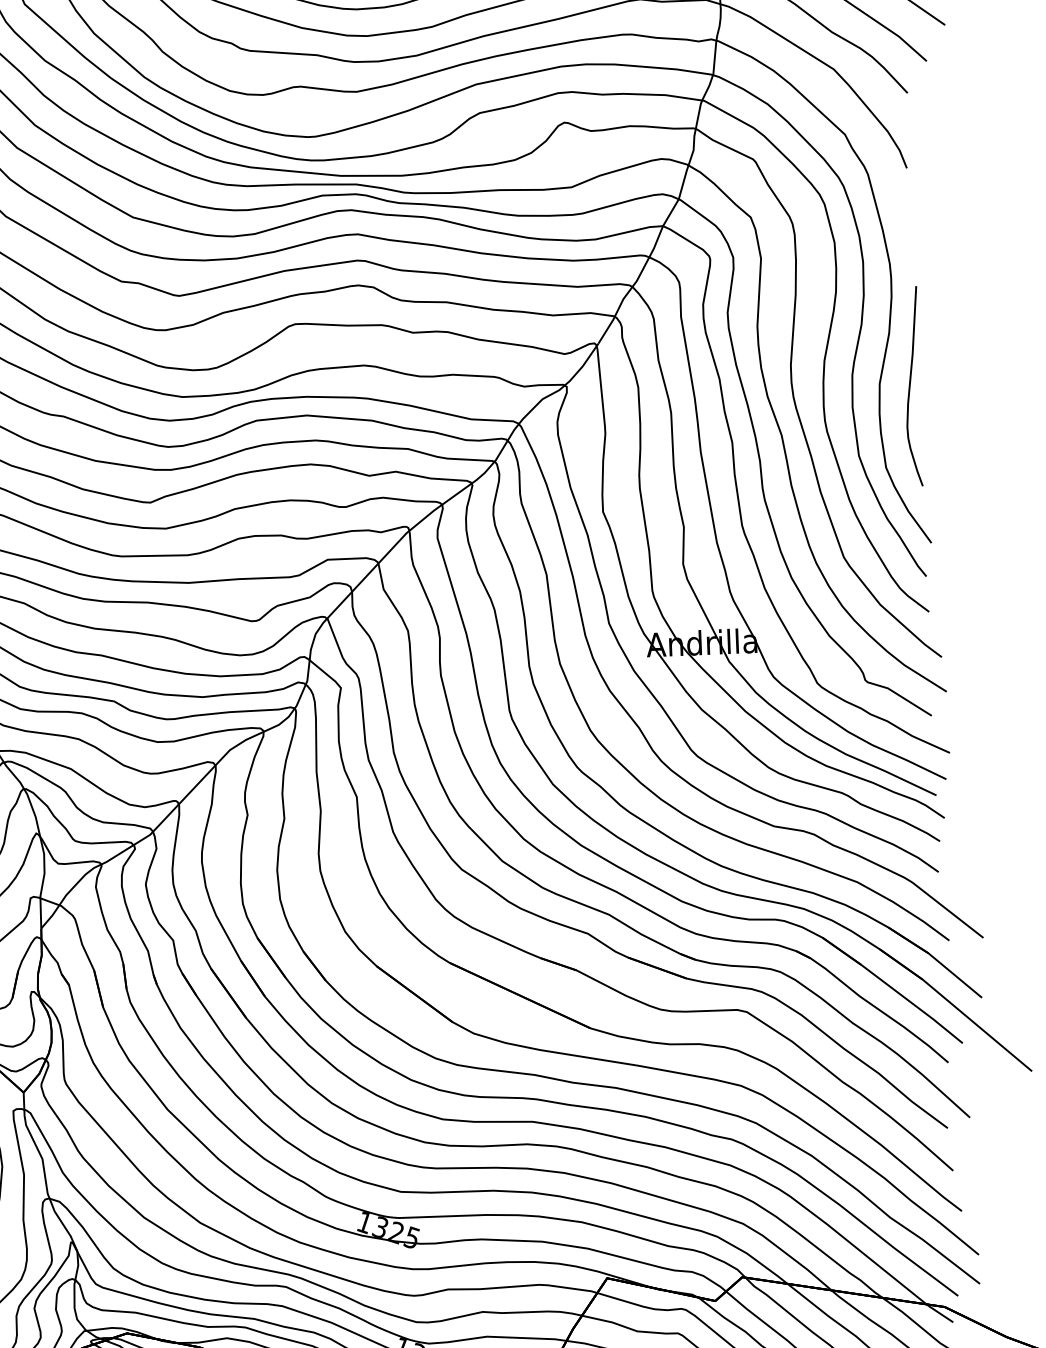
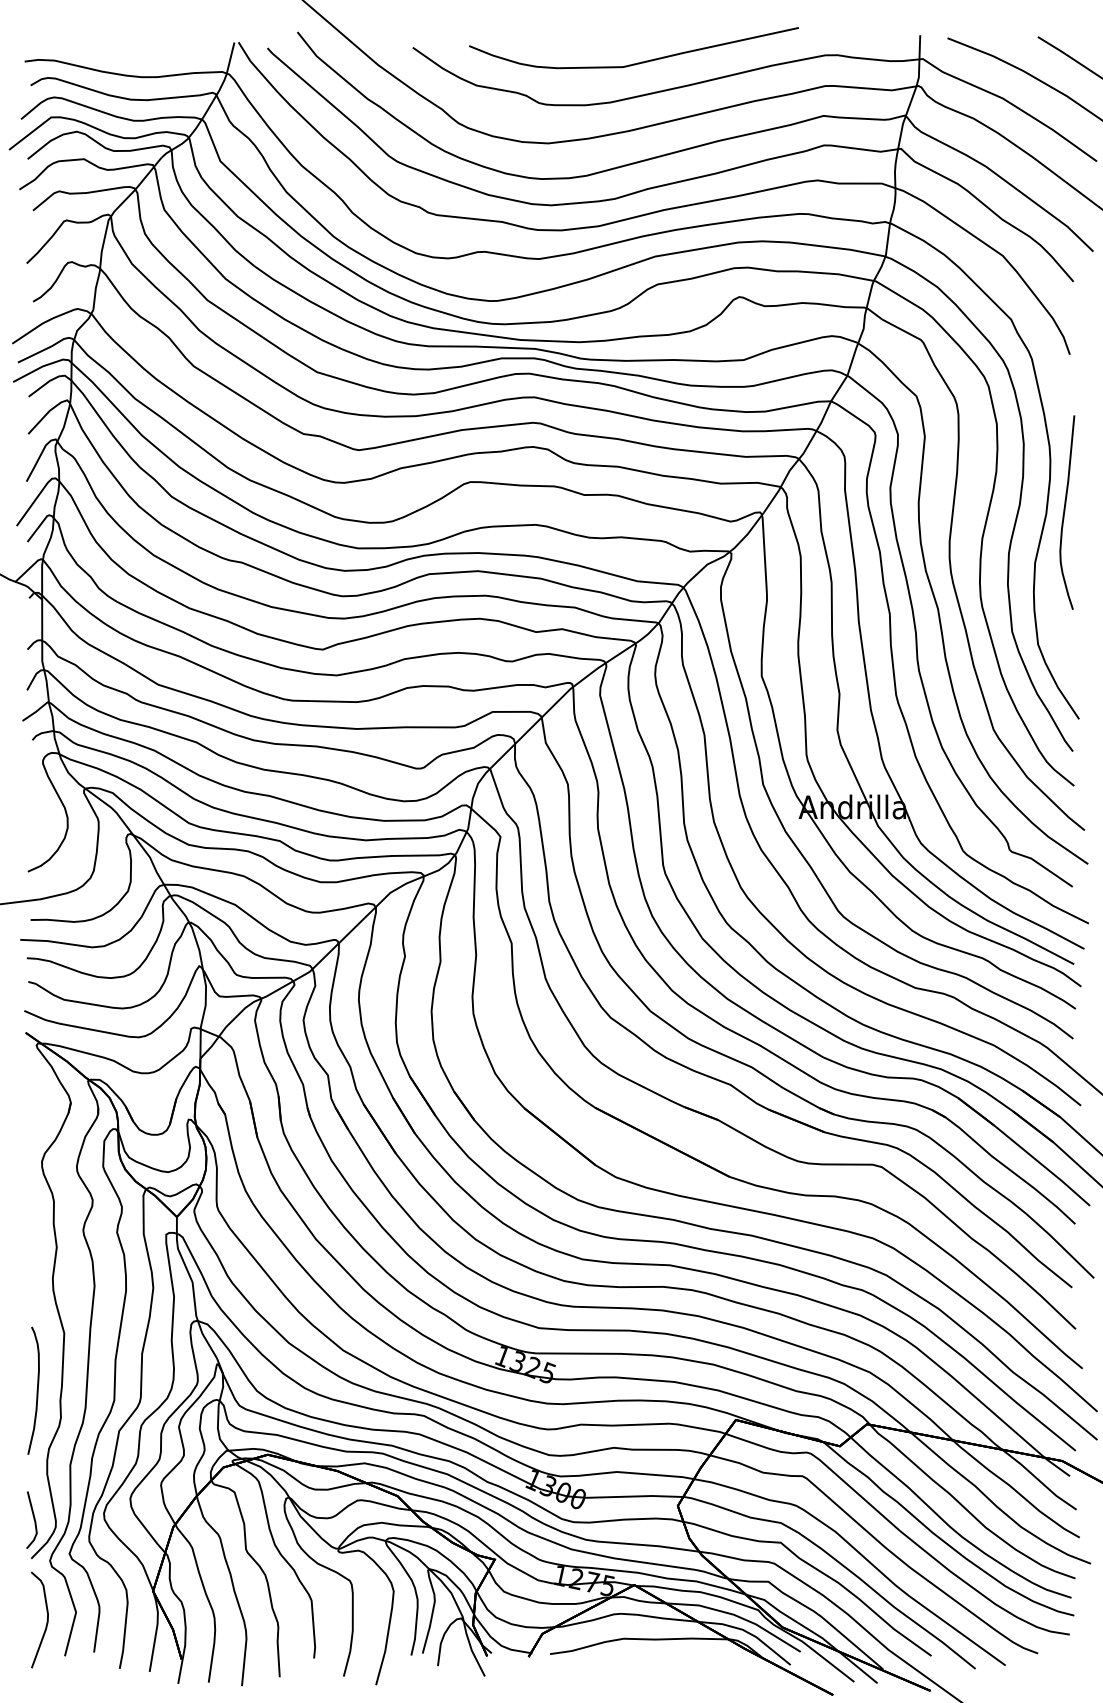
curve: (911, 385) -> (1065, 511), moved

